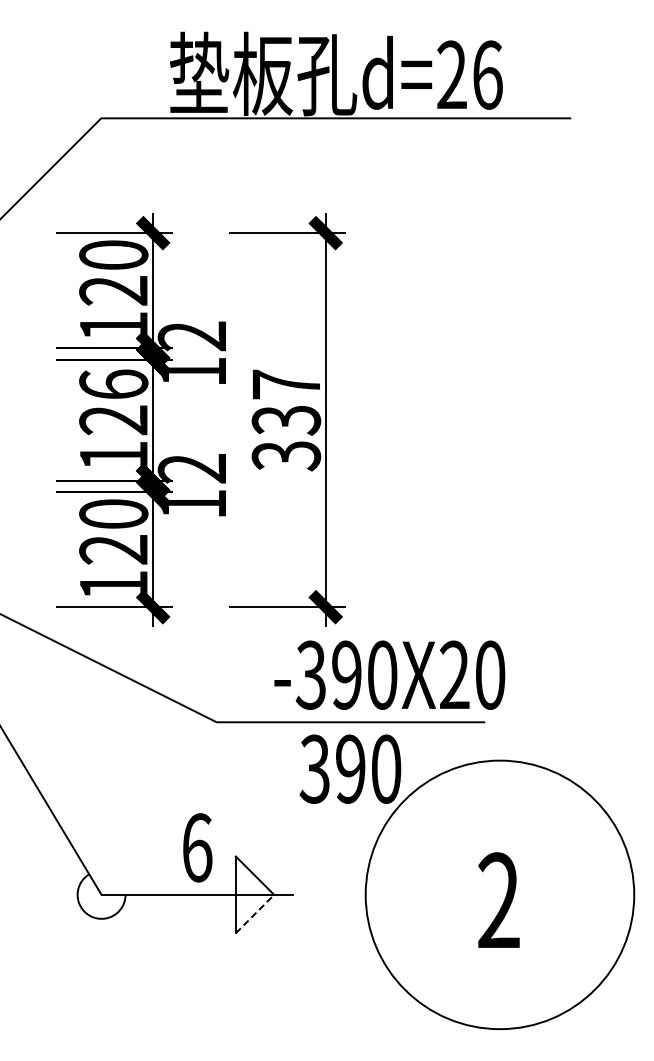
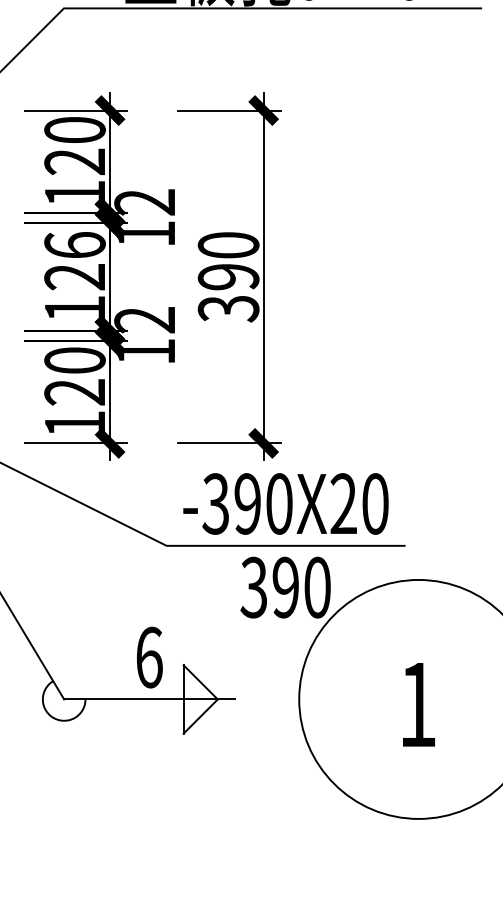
text: (286, 402) -> (228, 261), 337 -> 390
text: (389, 674) -> (285, 503), moved
text: (498, 899) -> (417, 703), 2 -> 1
line: (255, 913) -> (201, 716), dashed -> solid

